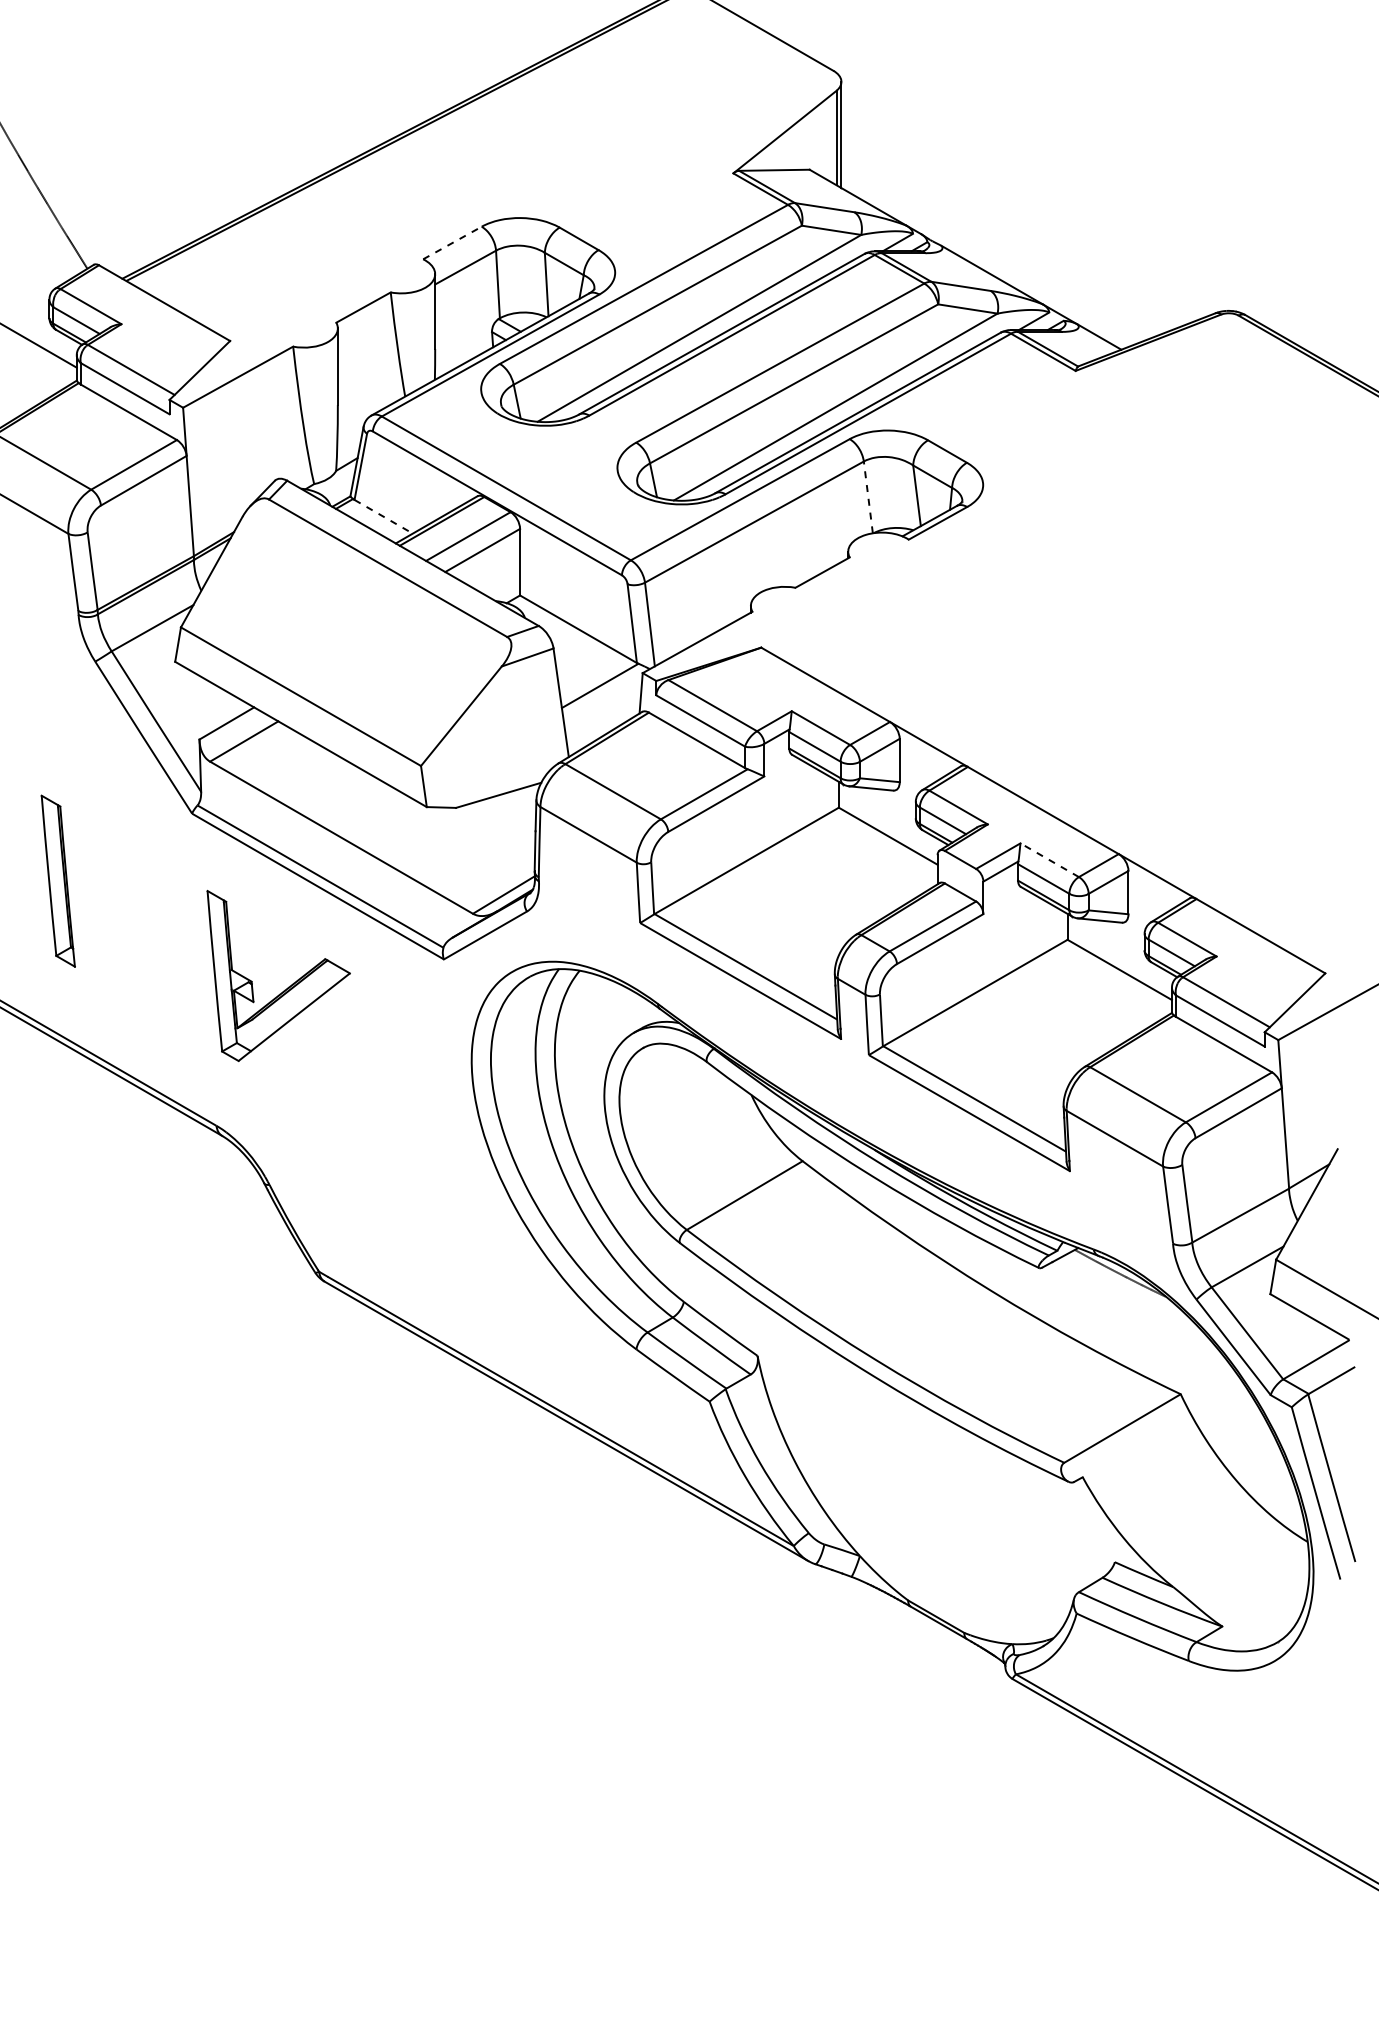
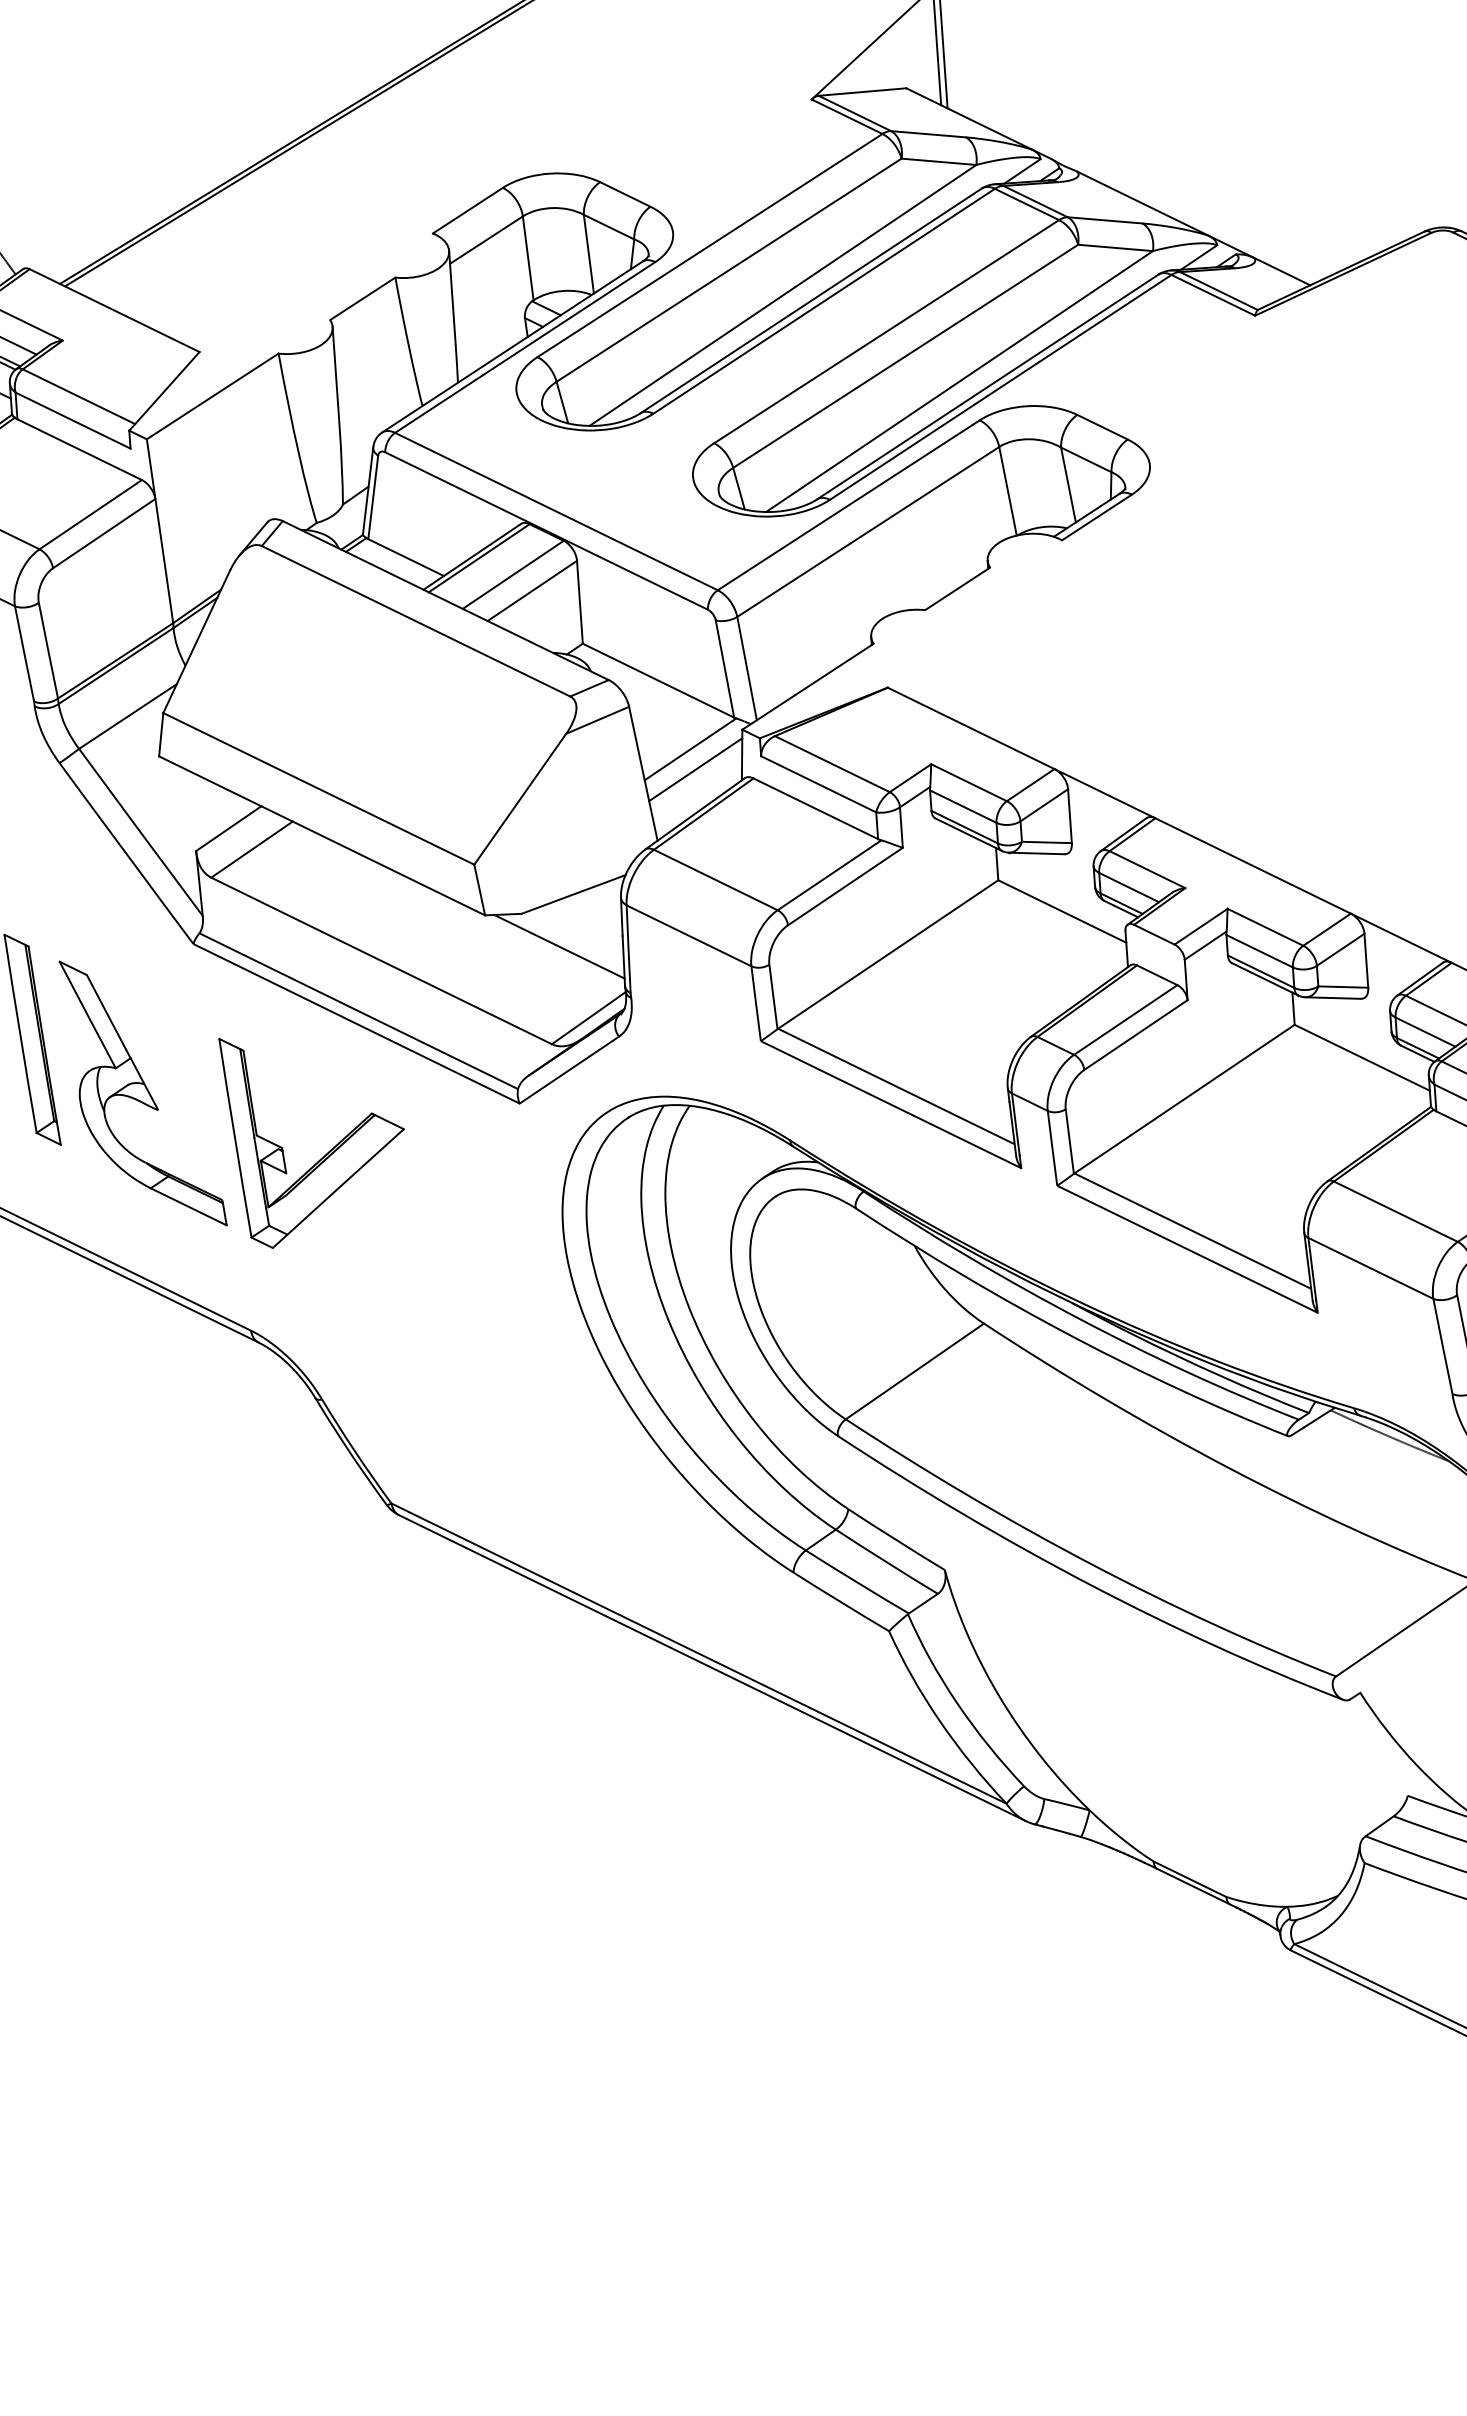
line: (452, 242) -> (467, 210), dashed -> solid
line: (868, 496) -> (1008, 490), dashed -> solid
line: (383, 516) -> (405, 557), dashed -> solid
line: (603, 701) -> (695, 768), added
line: (484, 836) -> (559, 946), added
line: (1049, 860) -> (1265, 927), dashed -> solid
part: (143, 930) -> (143, 1093), added

